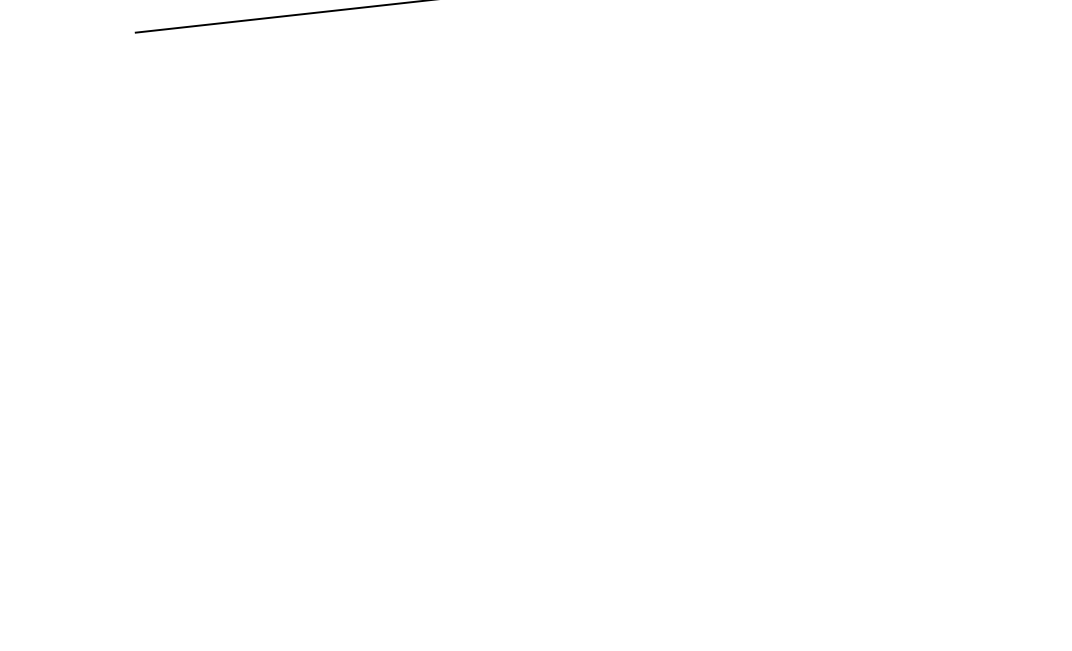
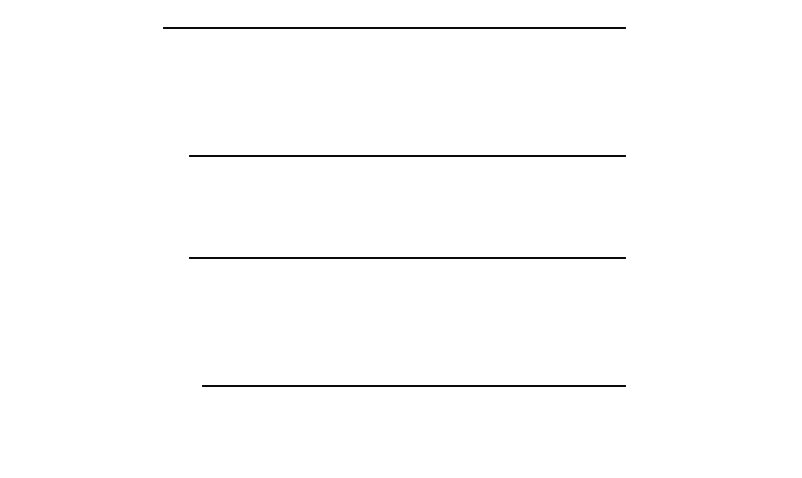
line: (511, 180) -> (407, 156), added
line: (527, 329) -> (407, 258), added
line: (557, 515) -> (413, 386), added

